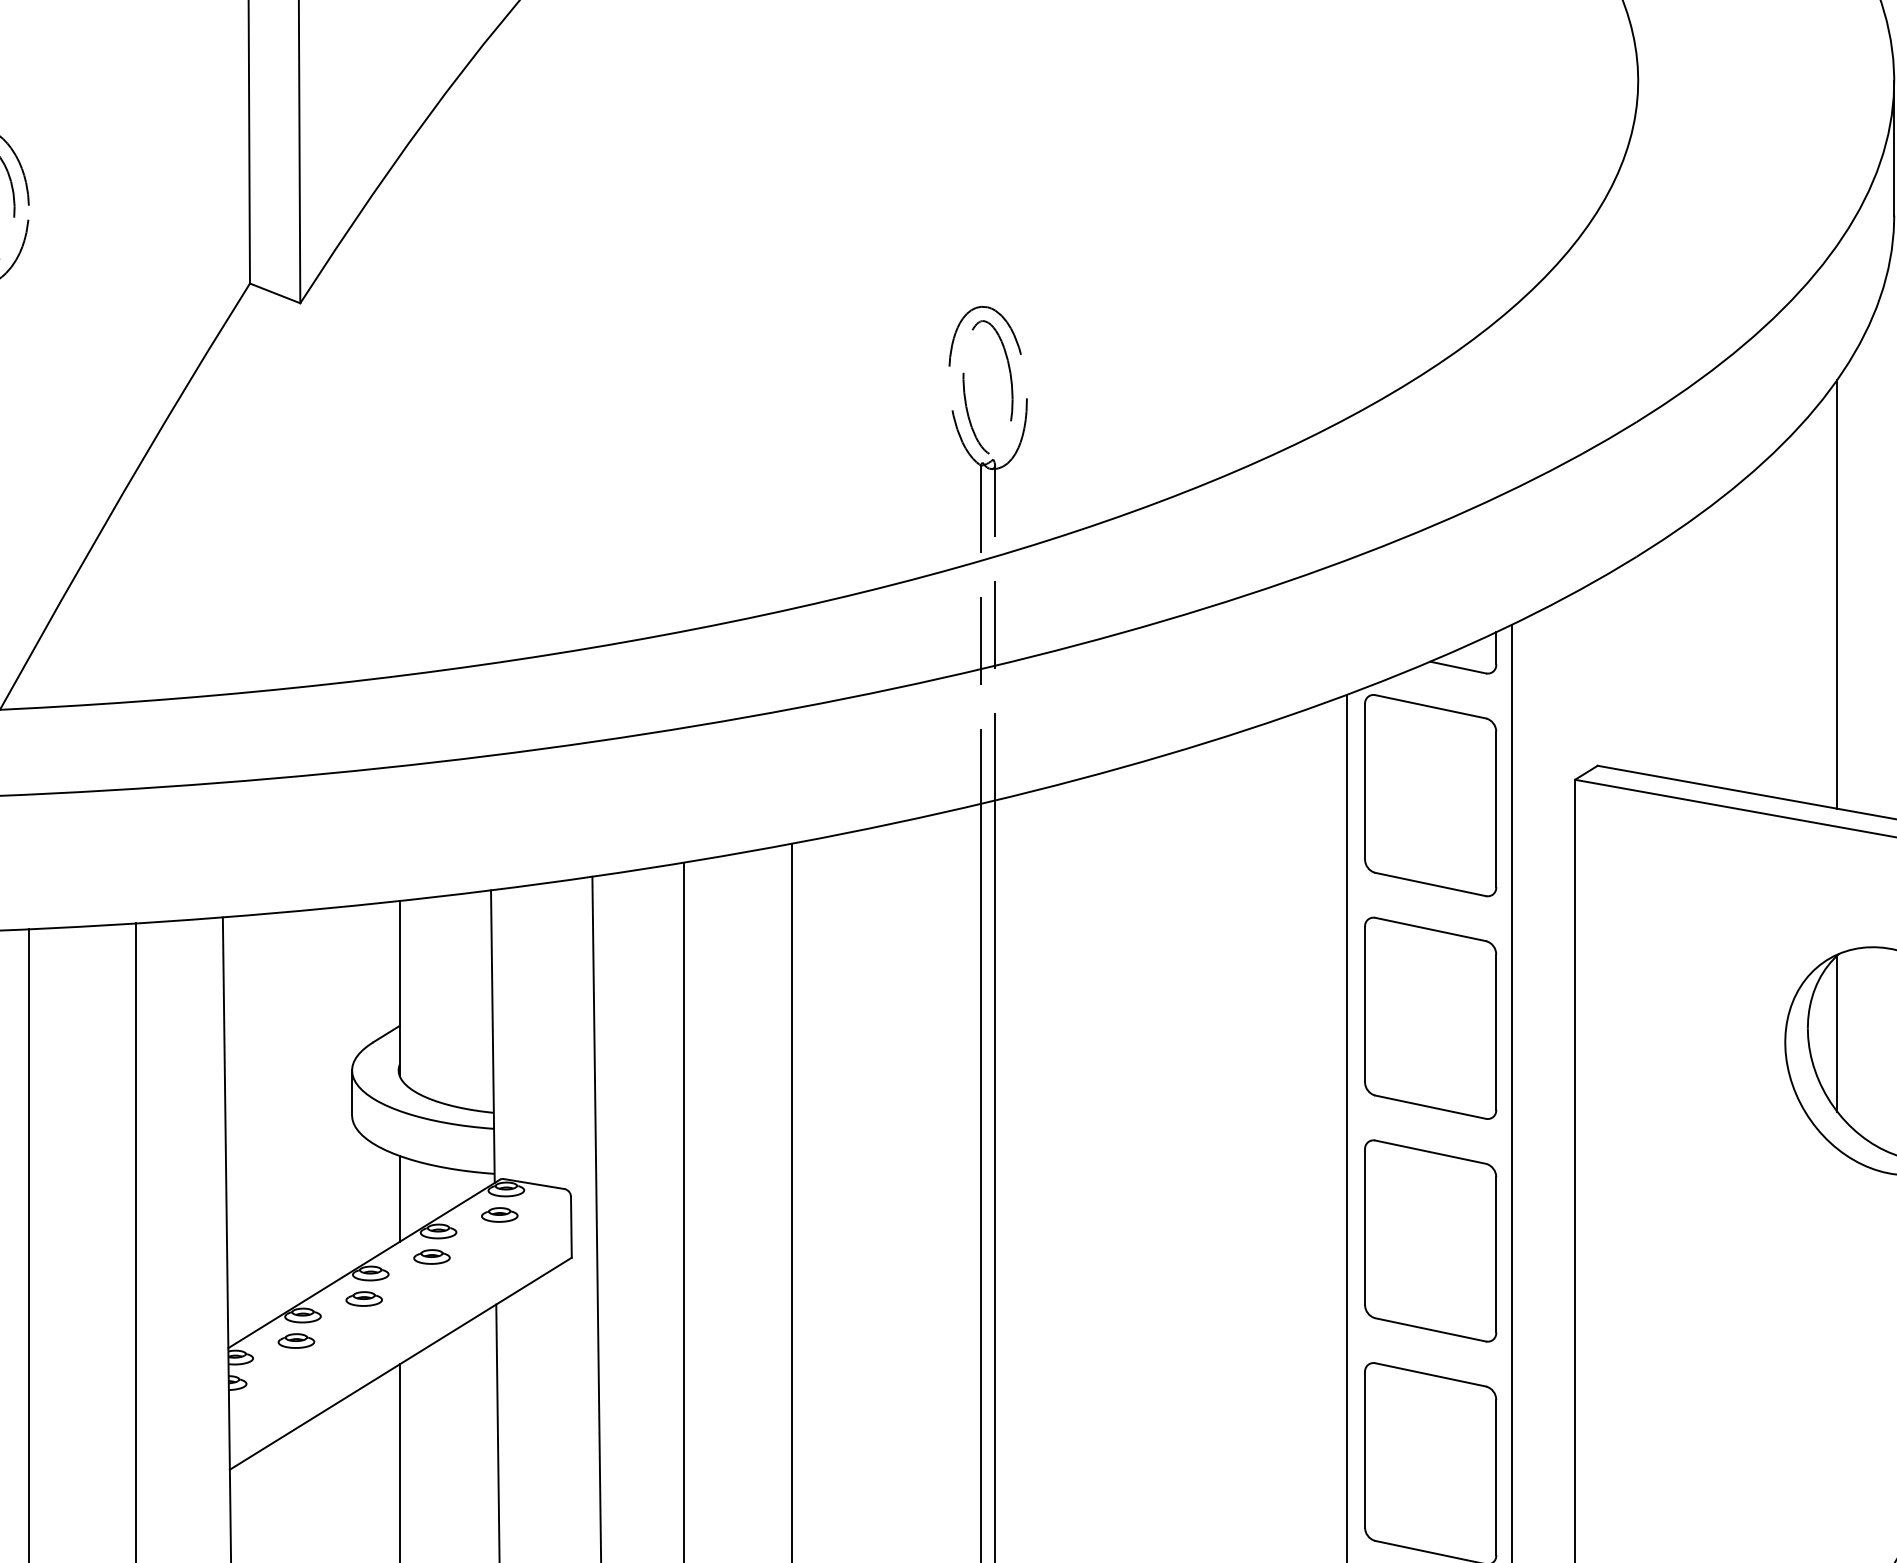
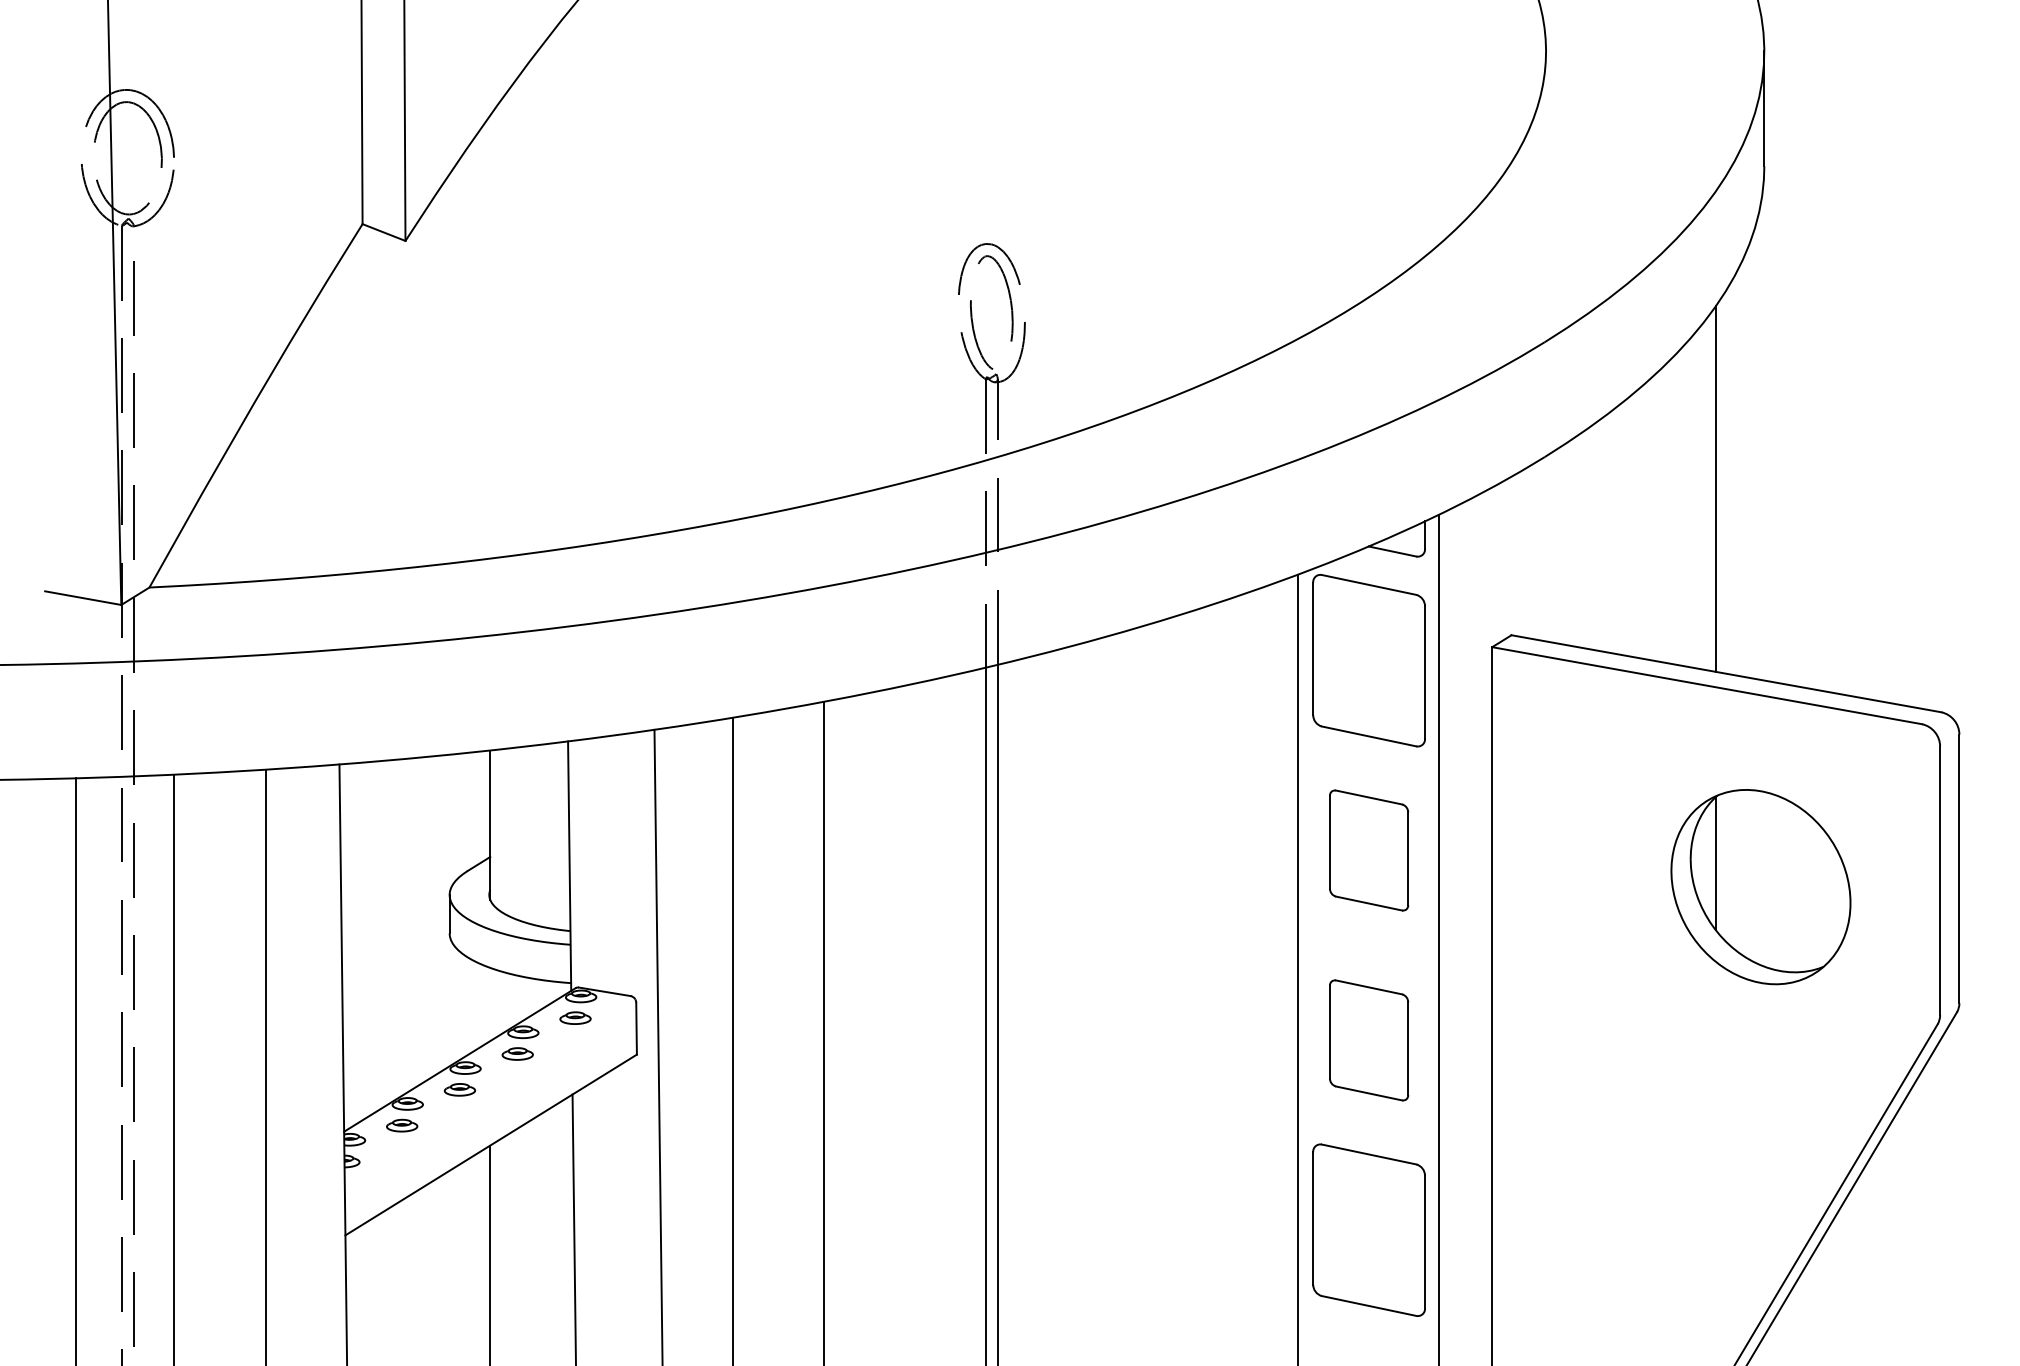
part: (1429, 1018) -> (1368, 850), size x0.7
line: (400, 1198) -> (490, 1004), removed
part: (1429, 1241) -> (1368, 1040), size x0.7

